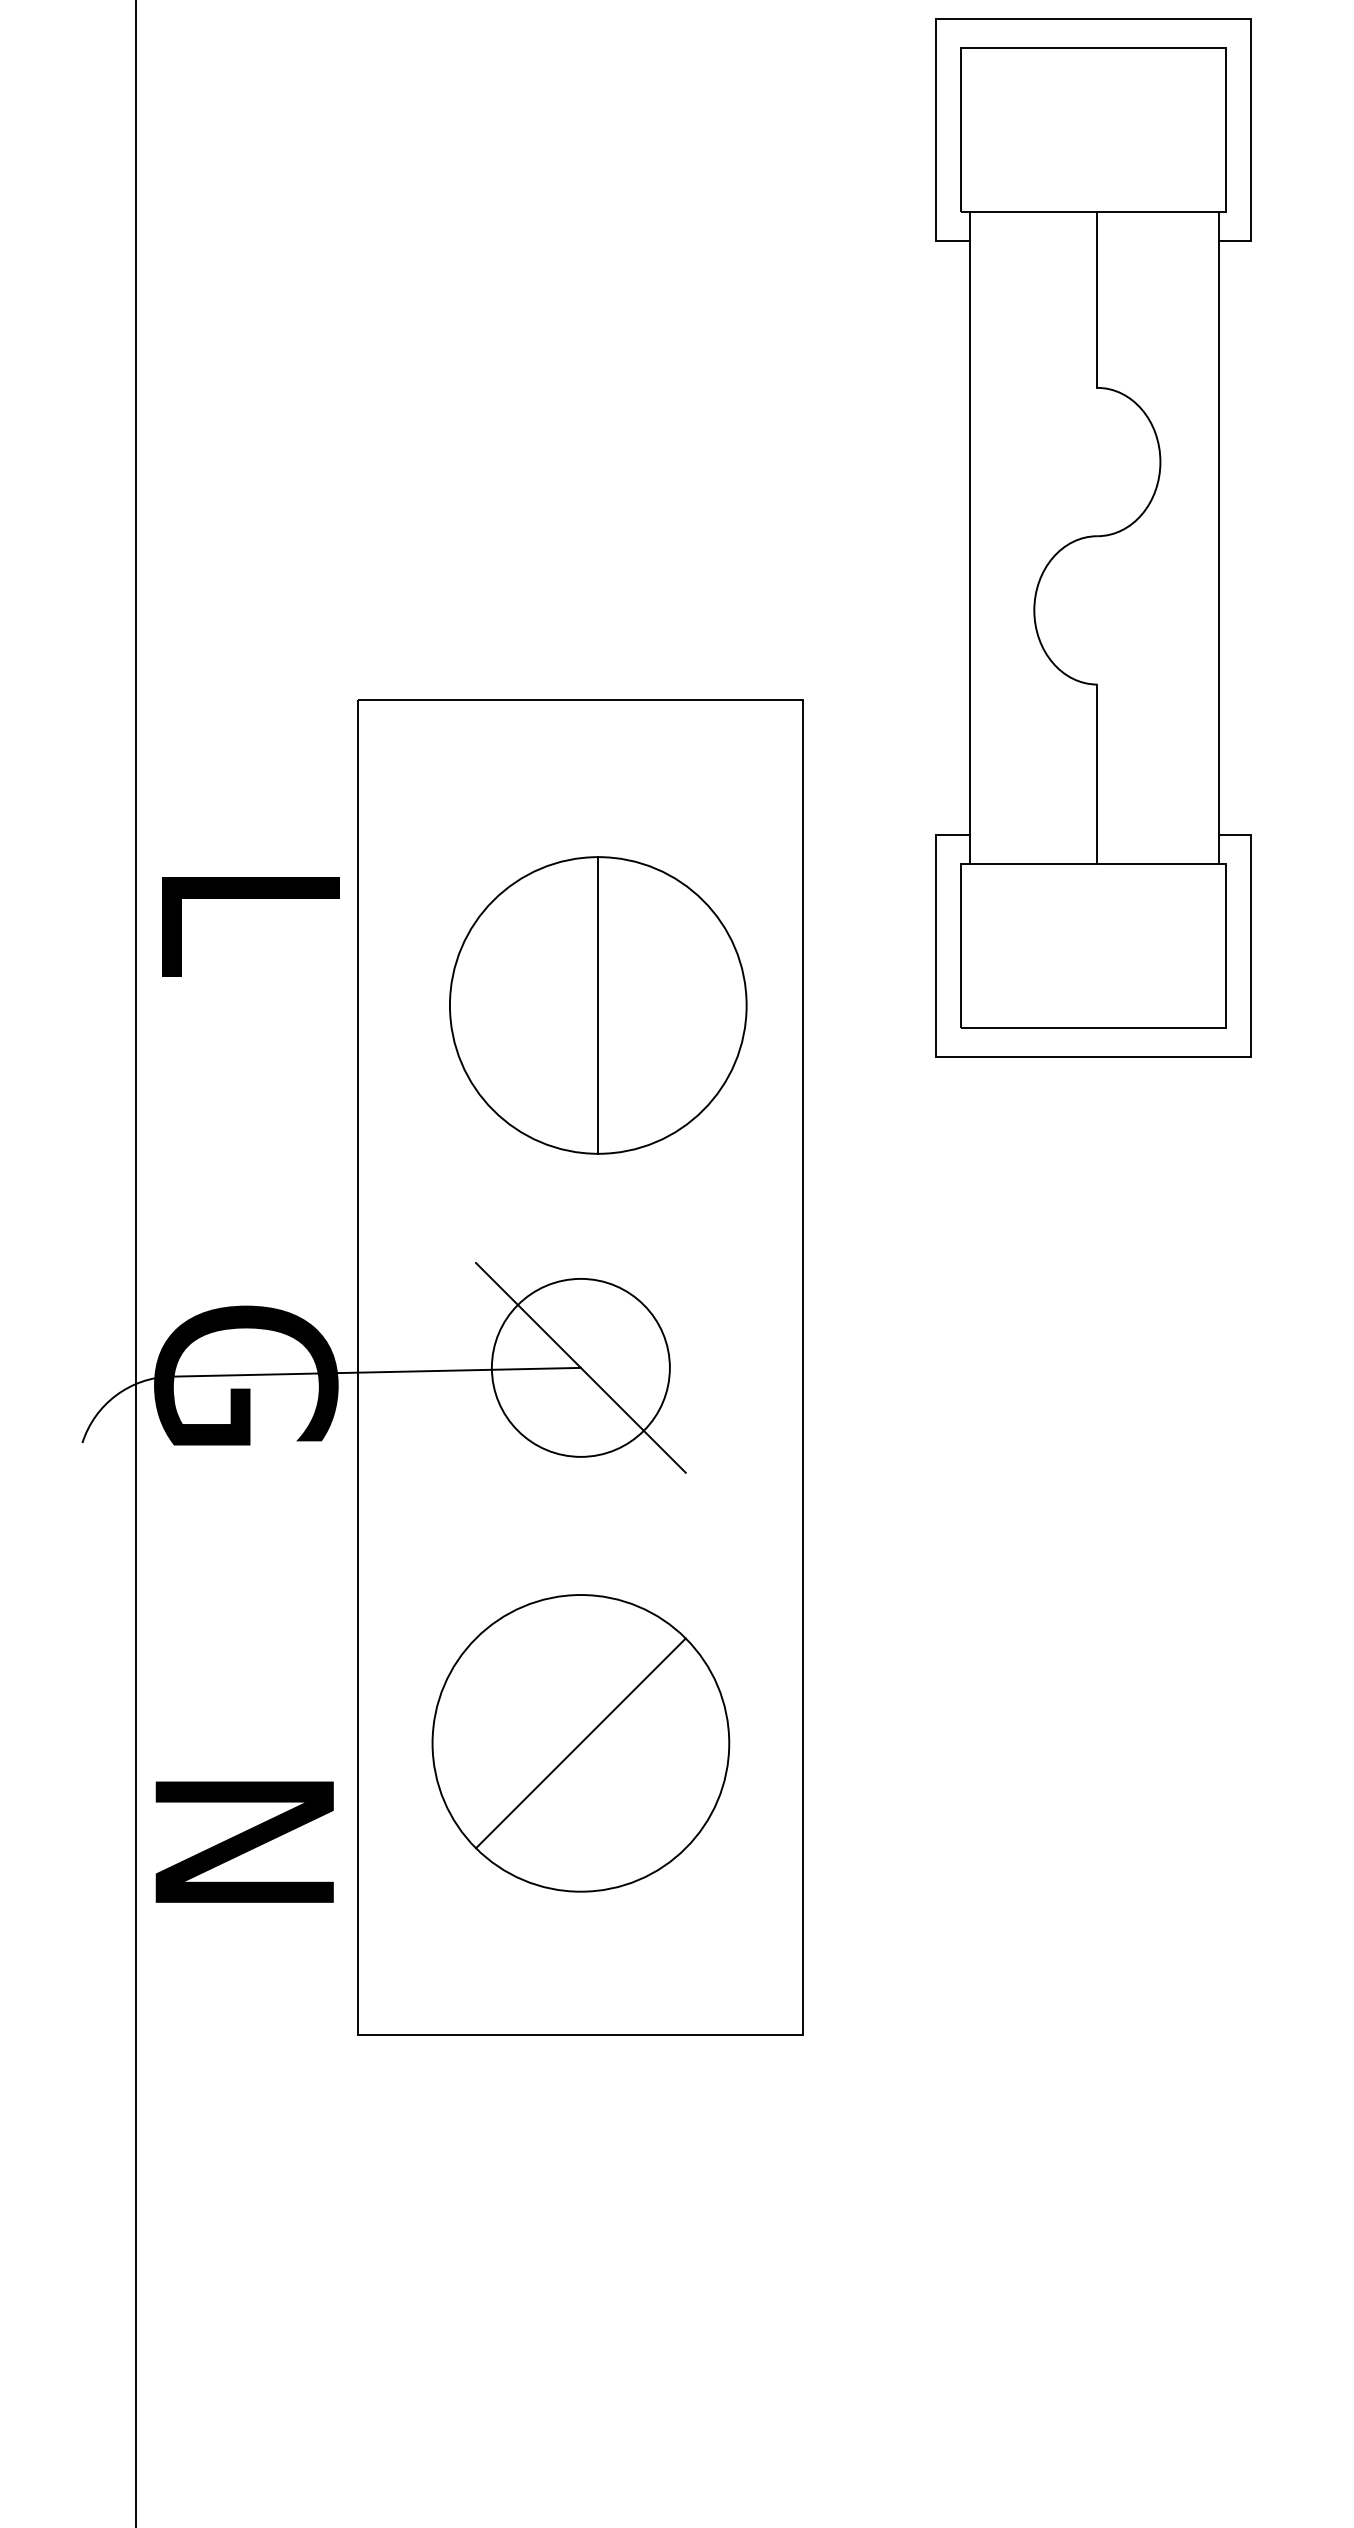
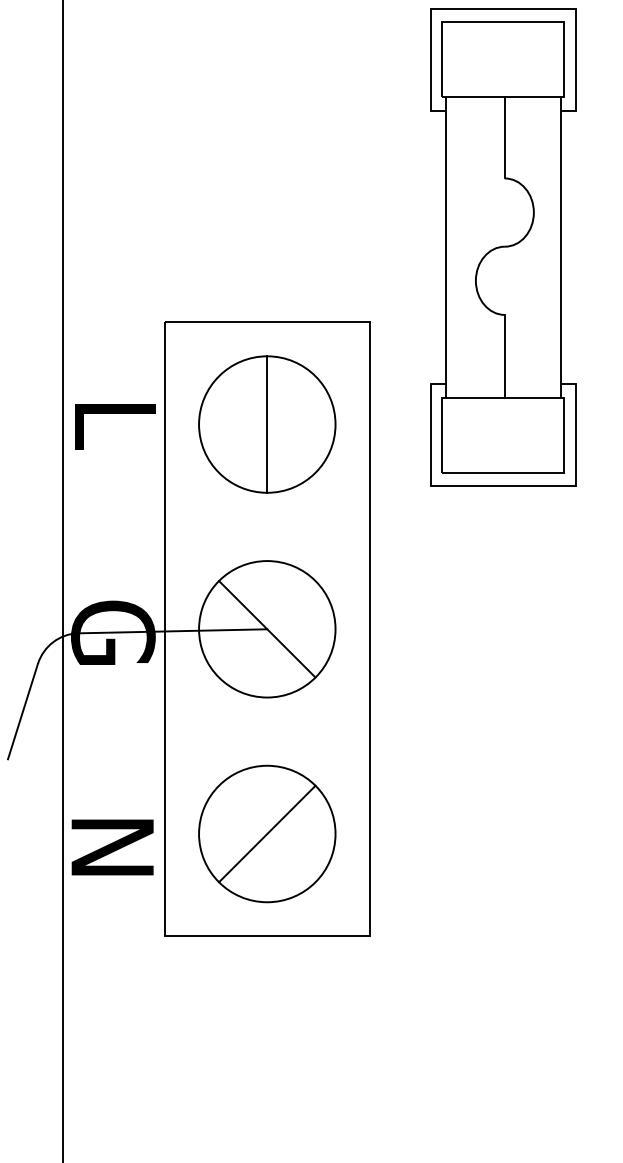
part: (598, 1005) -> (267, 424), moved
circle: (581, 1368) -> (267, 629), size x1.67
line: (48, 1546) -> (22, 711), added
part: (581, 1742) -> (267, 833), moved

